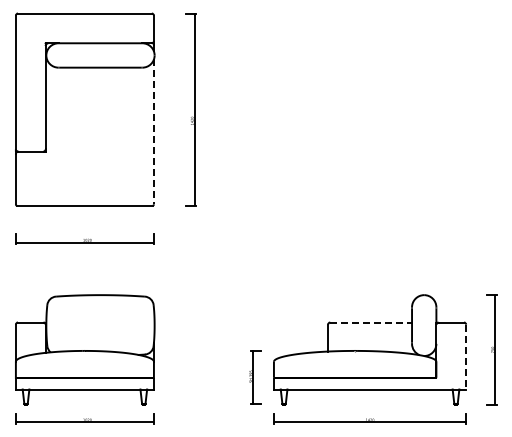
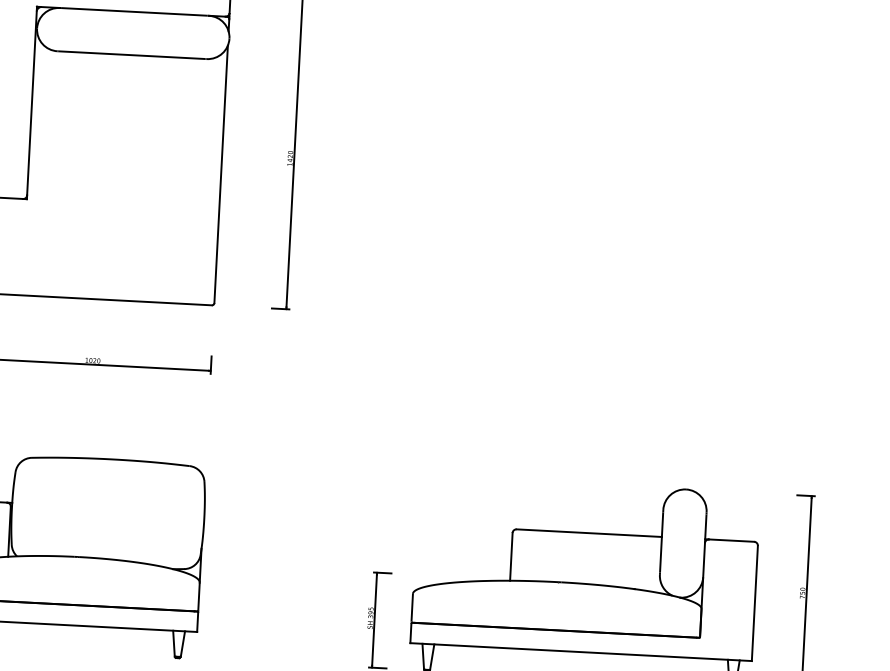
line: (153, 132) -> (220, 175), dashed -> solid
line: (371, 322) -> (589, 533), dashed -> solid
line: (466, 357) -> (755, 604), dashed -> solid

